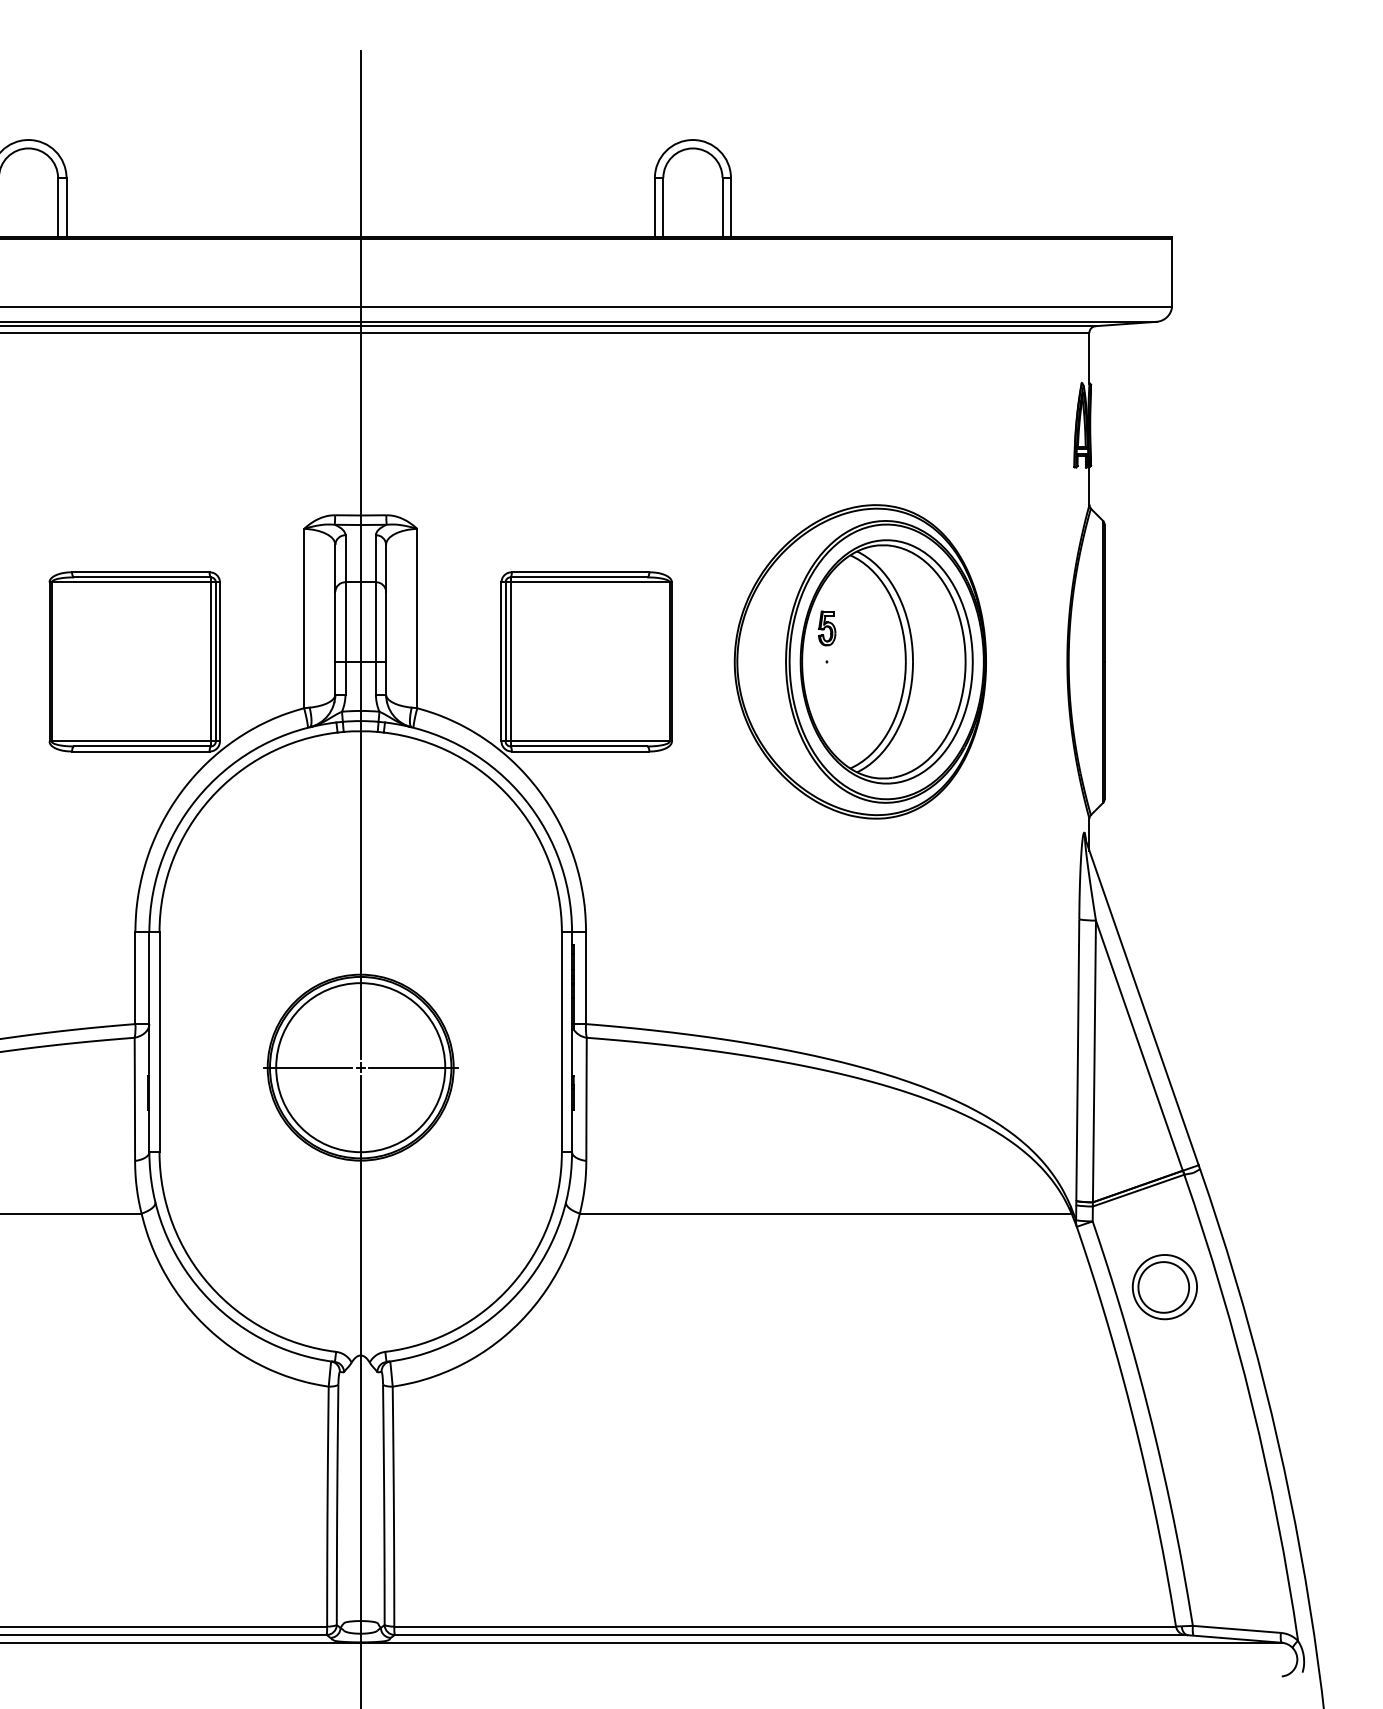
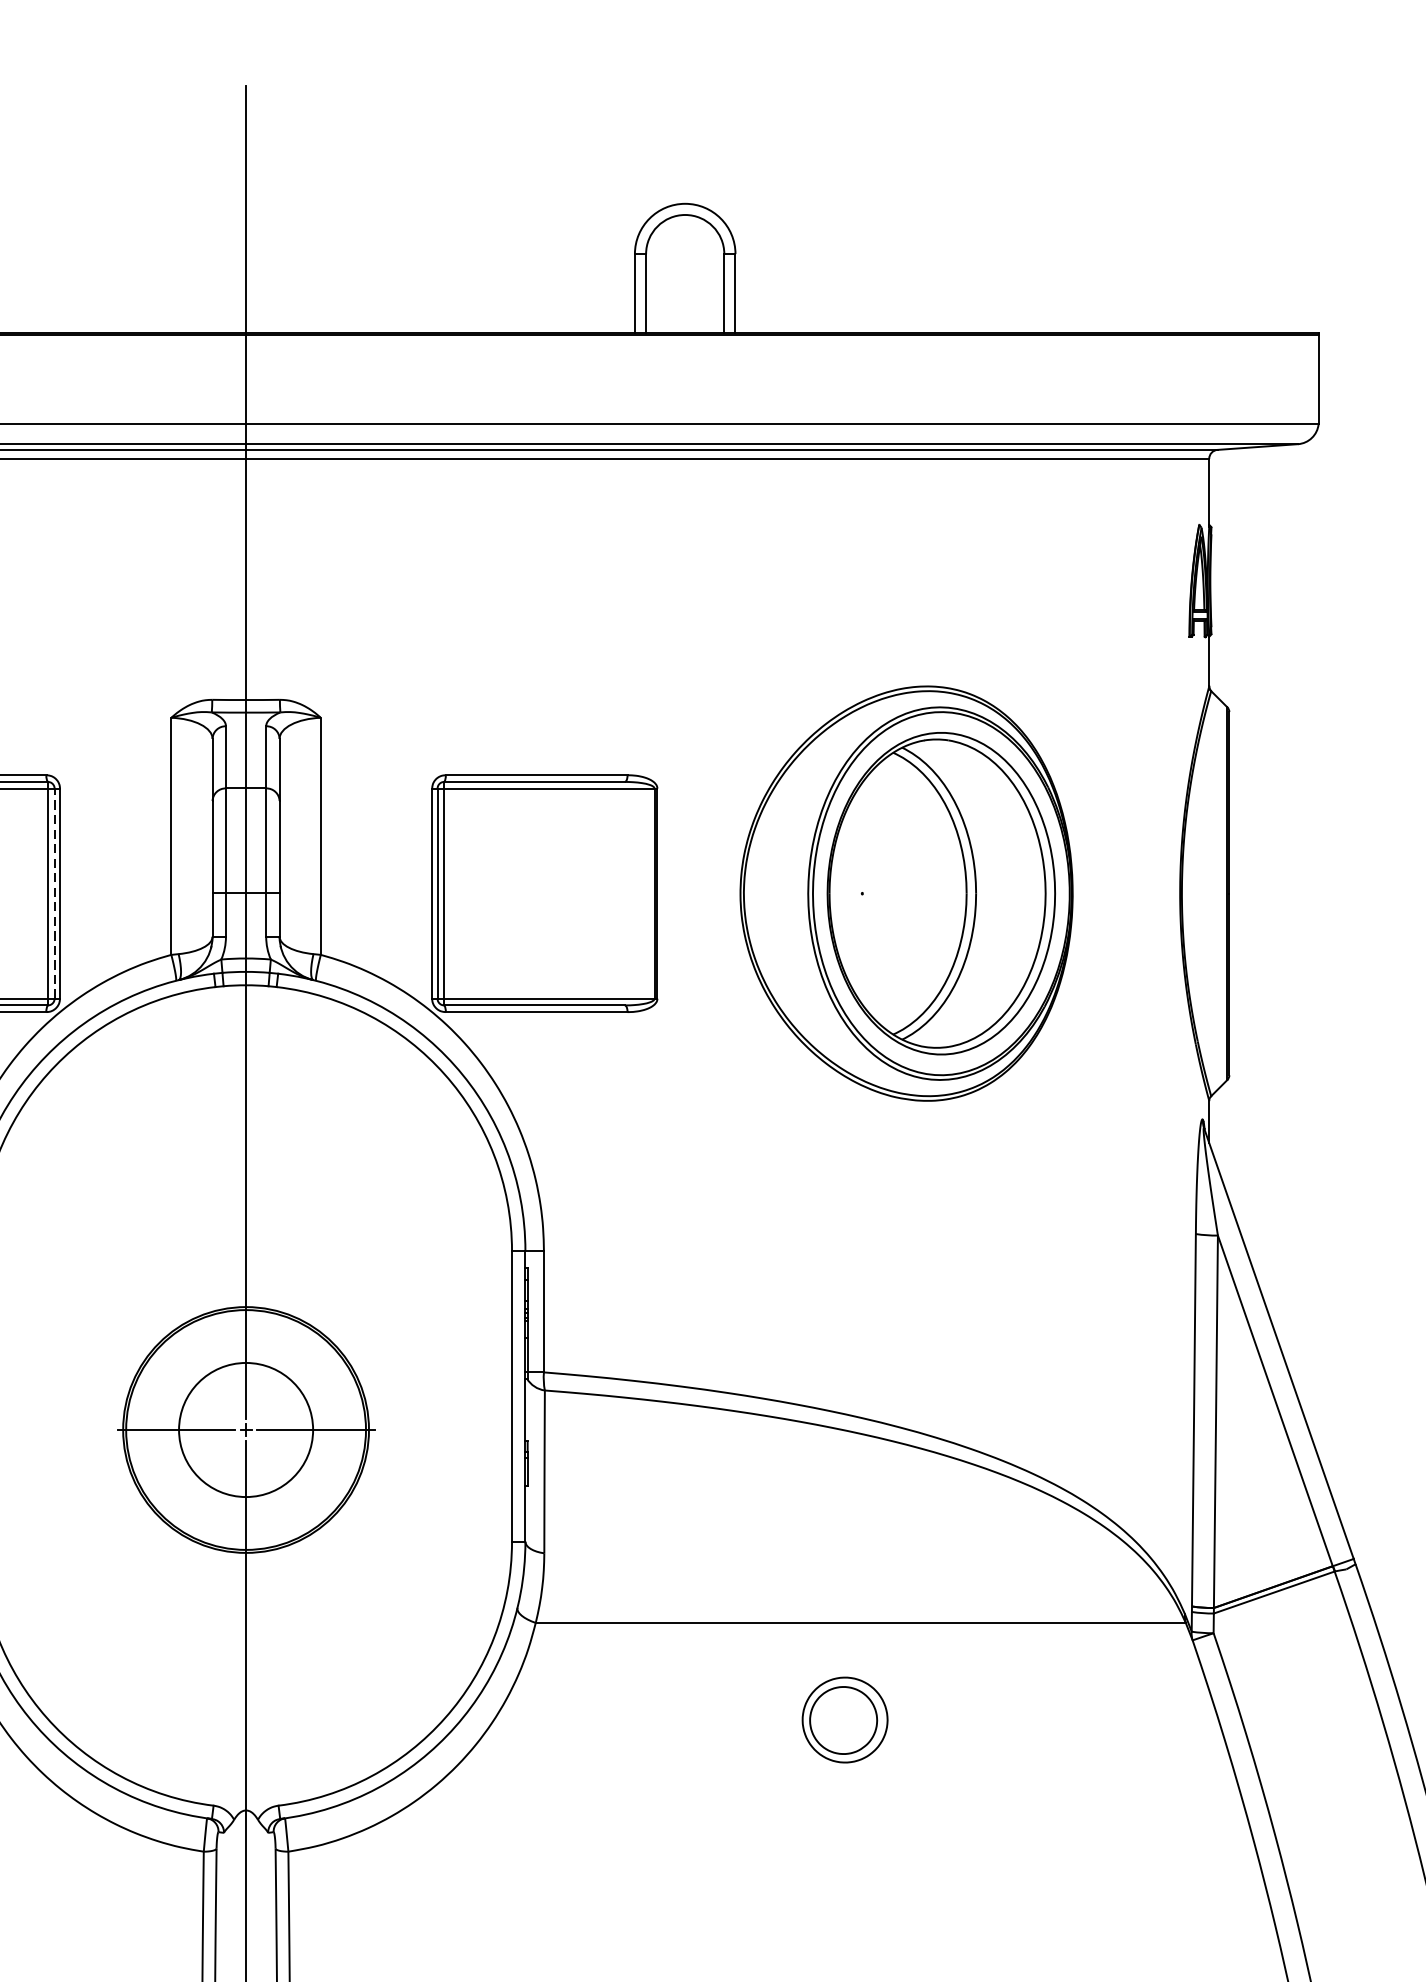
part: (827, 628) -> (863, 849), removed
line: (215, 661) -> (54, 893), solid -> dashed
circle: (360, 1067) -> (245, 1429), size x0.6
part: (1164, 1287) -> (844, 1720), moved

